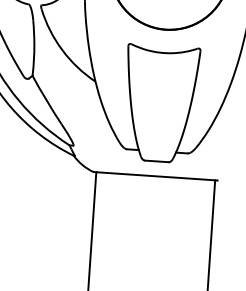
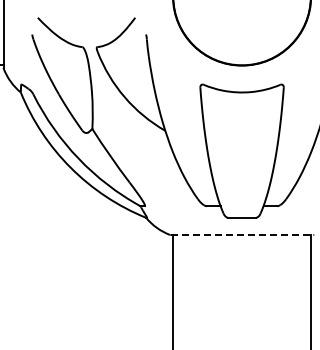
line: (156, 176) -> (242, 235), solid -> dashed

